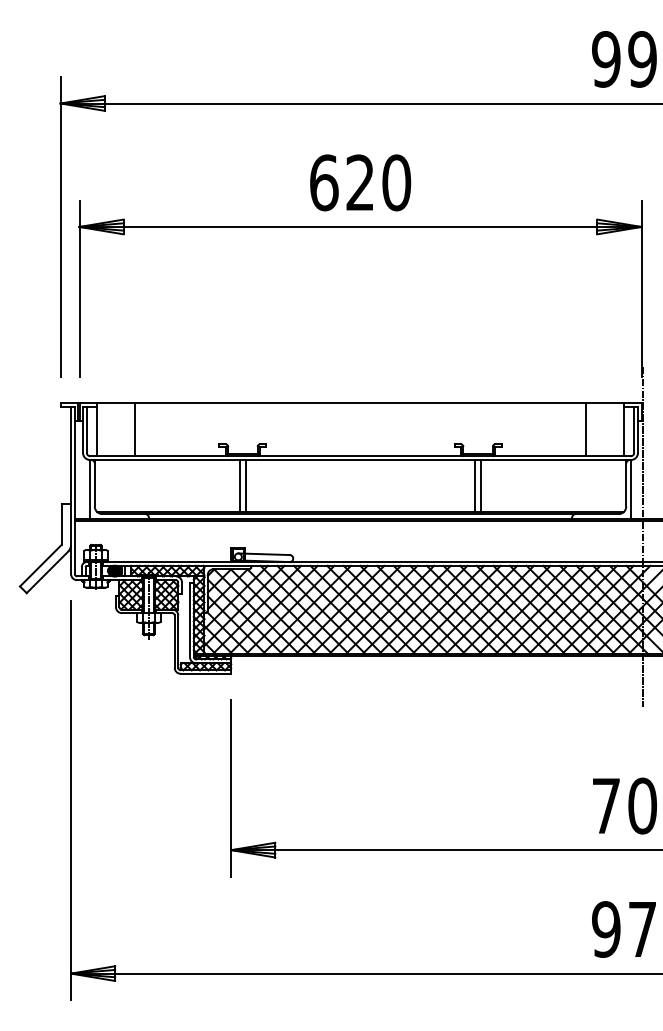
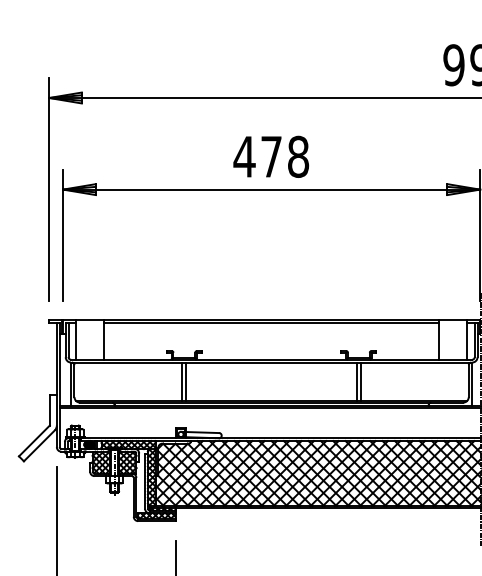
text: (360, 182) -> (271, 156), 620 -> 478
line: (360, 406) -> (271, 322), added

